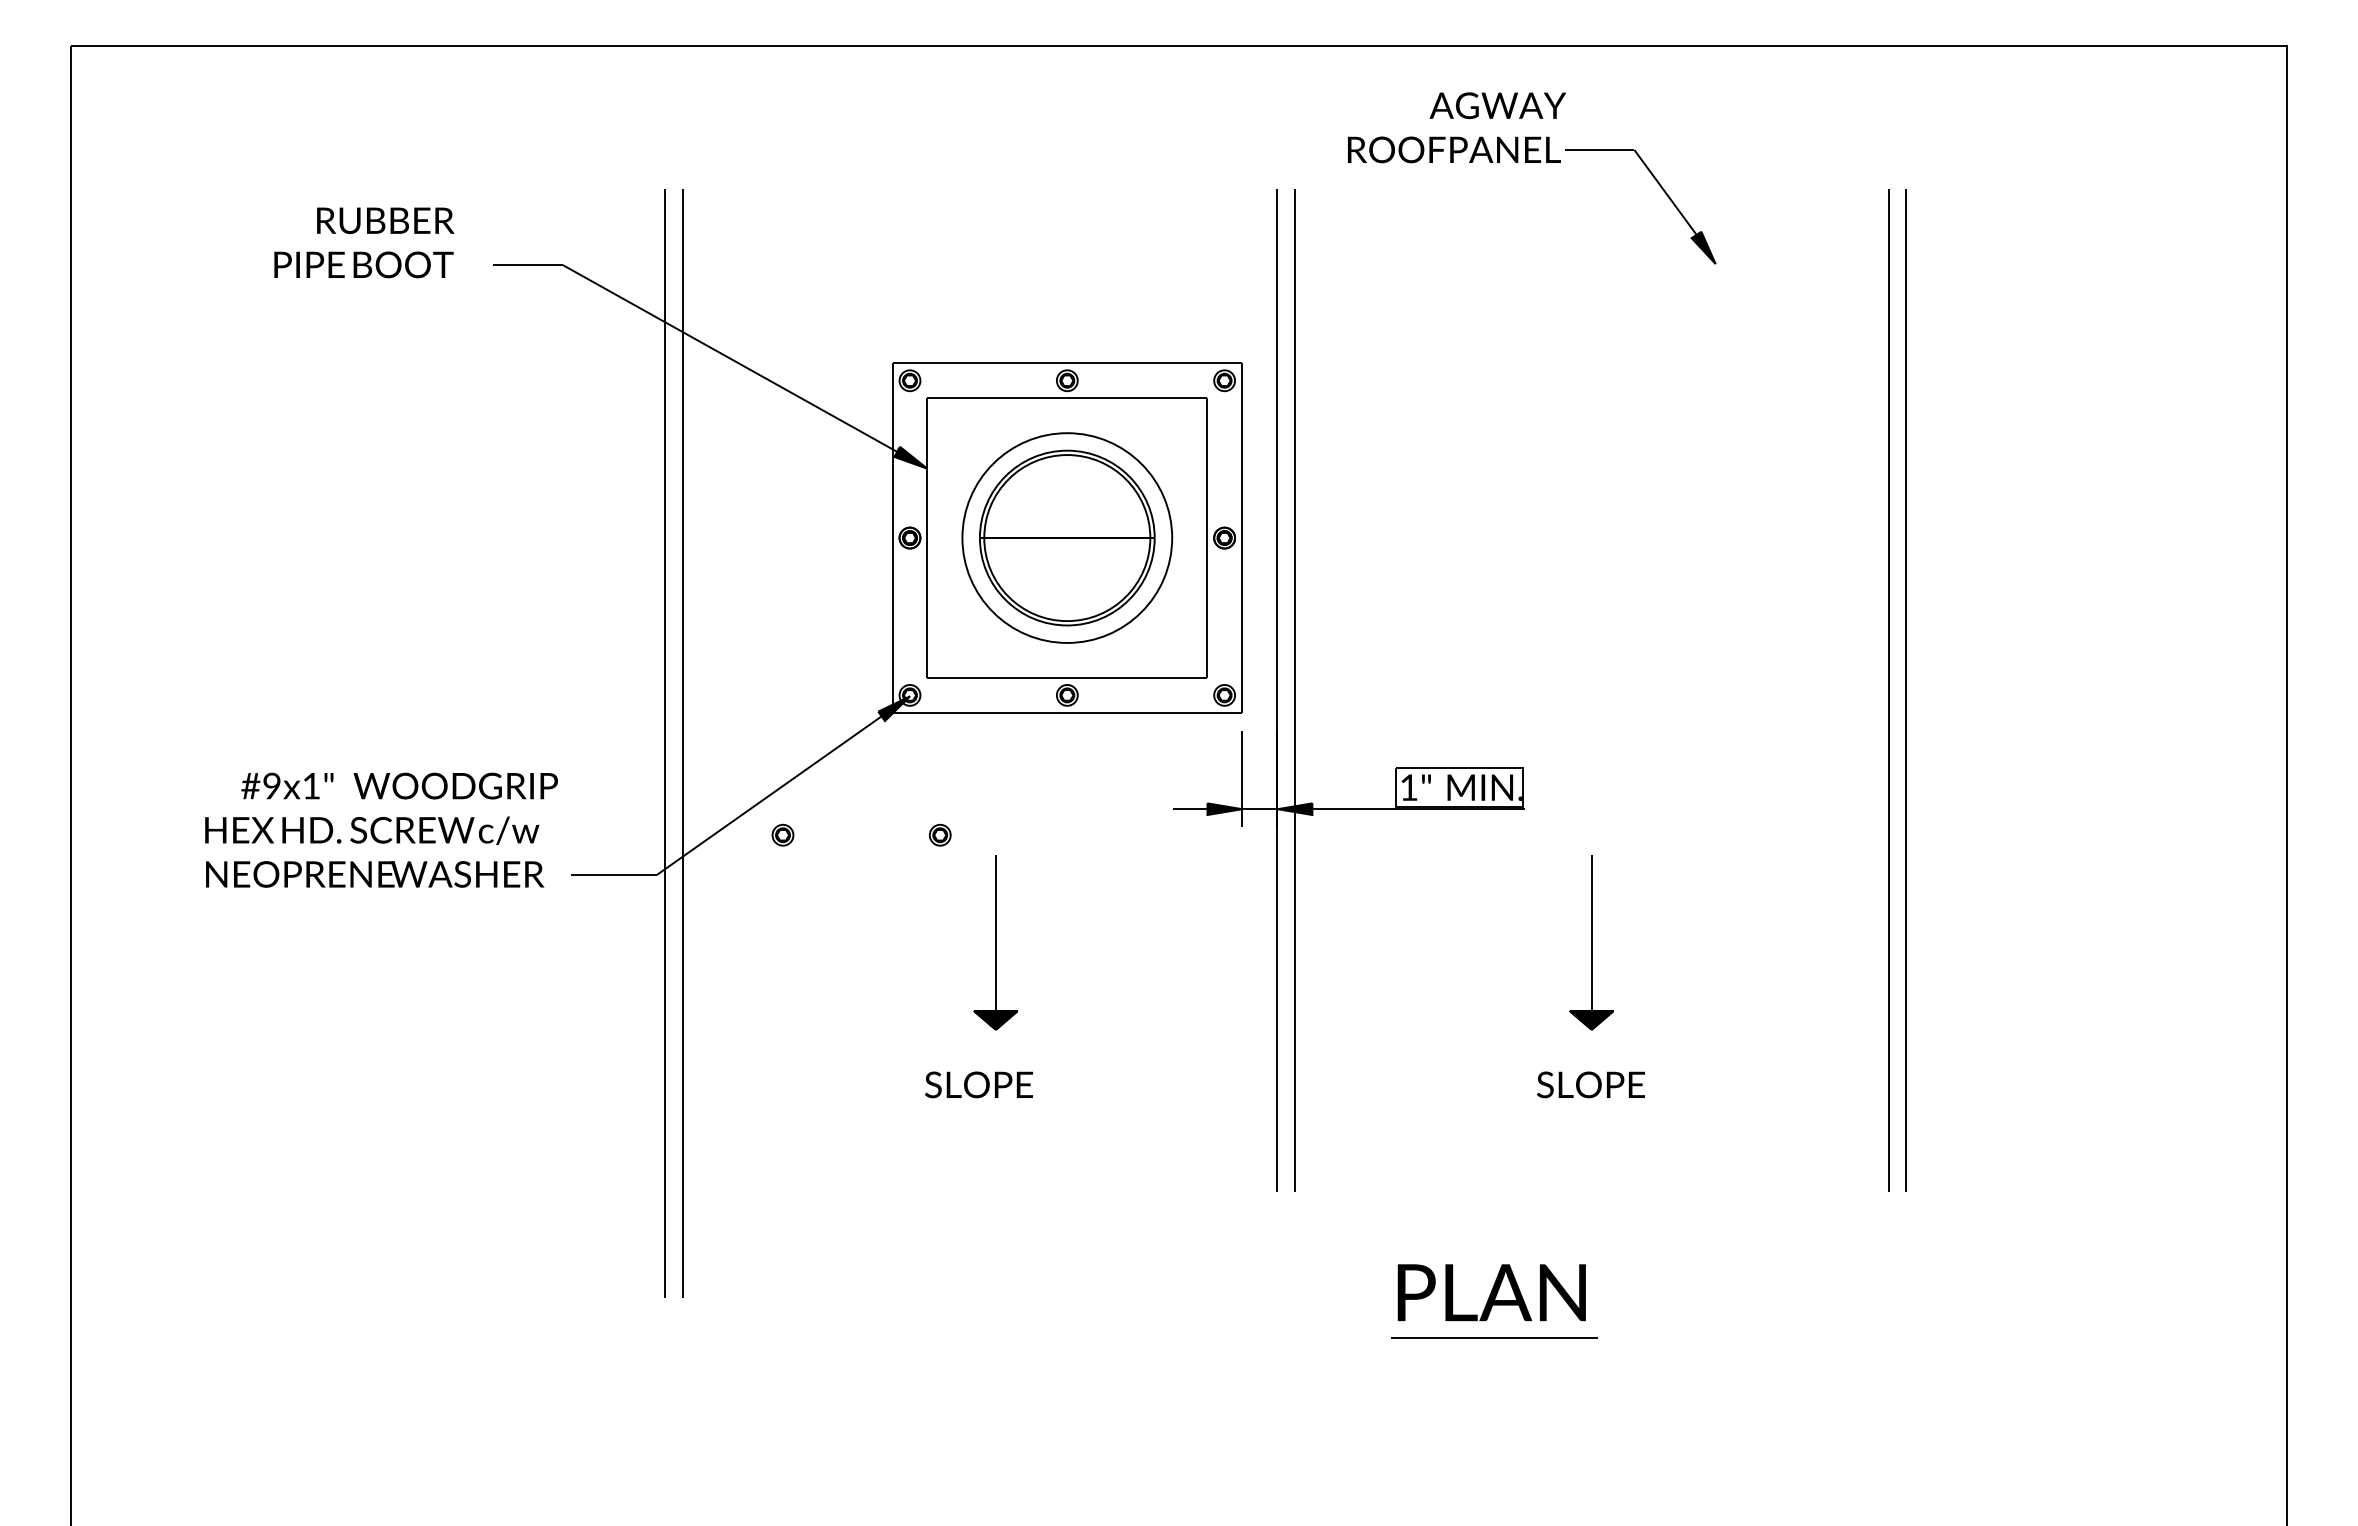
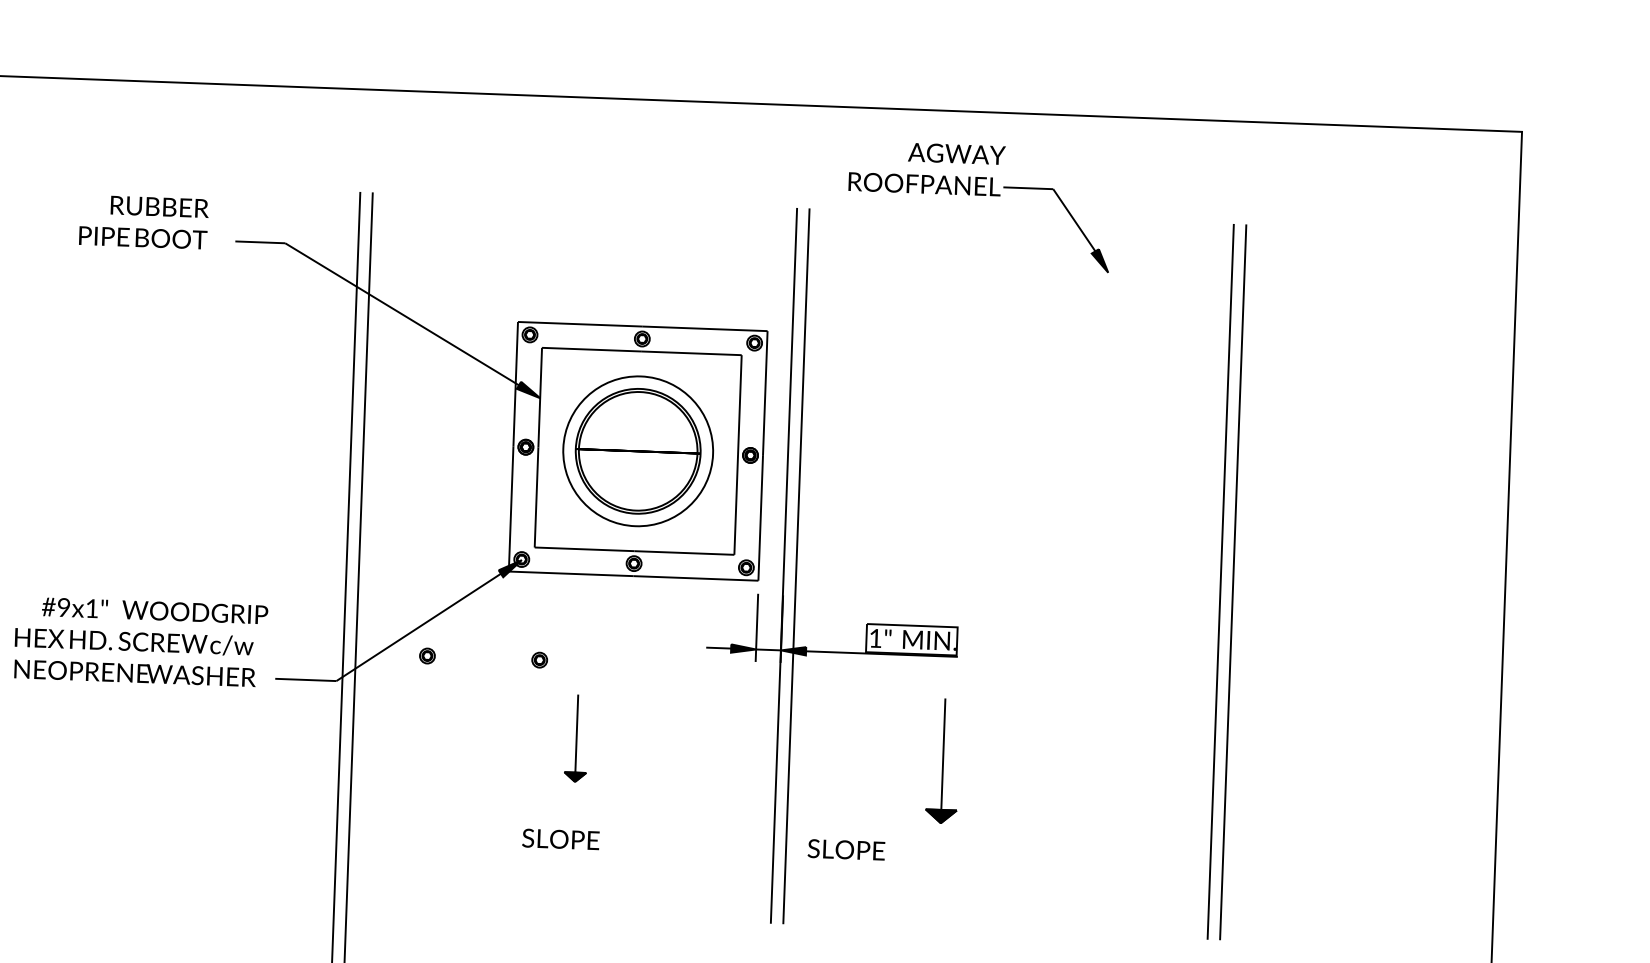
part: (995, 942) -> (576, 738), size x0.7
part: (1591, 942) -> (942, 760), moved
text: (1590, 1084) -> (846, 849), moved

